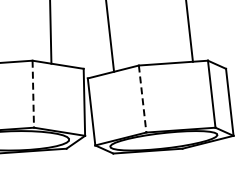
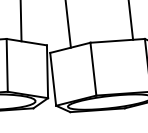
line: (33, 94) -> (7, 65), dashed -> solid
line: (142, 99) -> (93, 69), dashed -> solid

